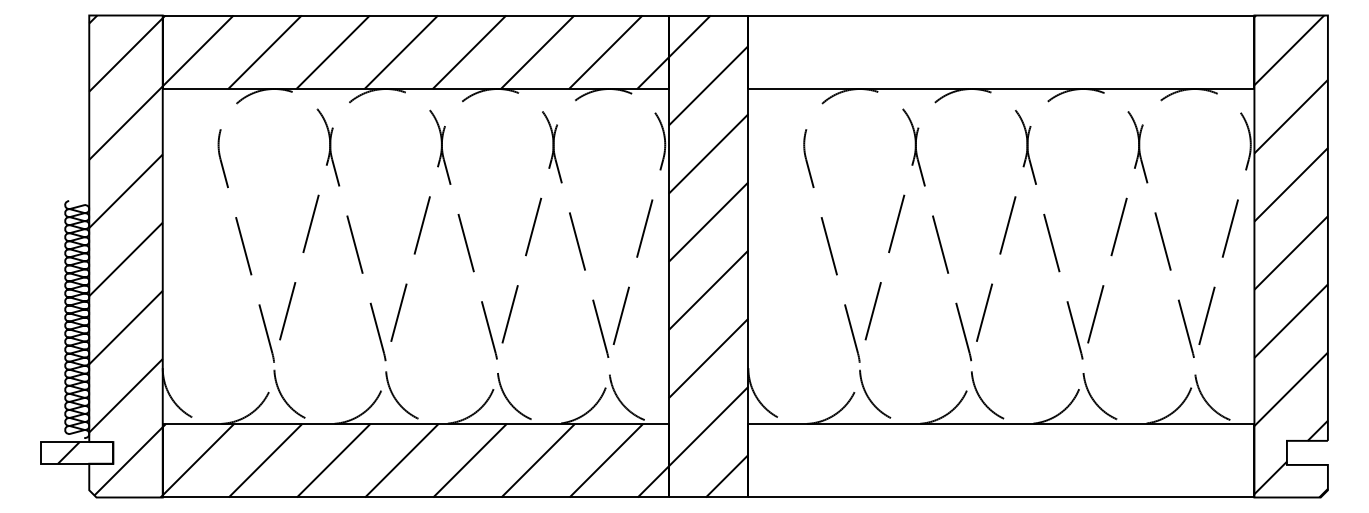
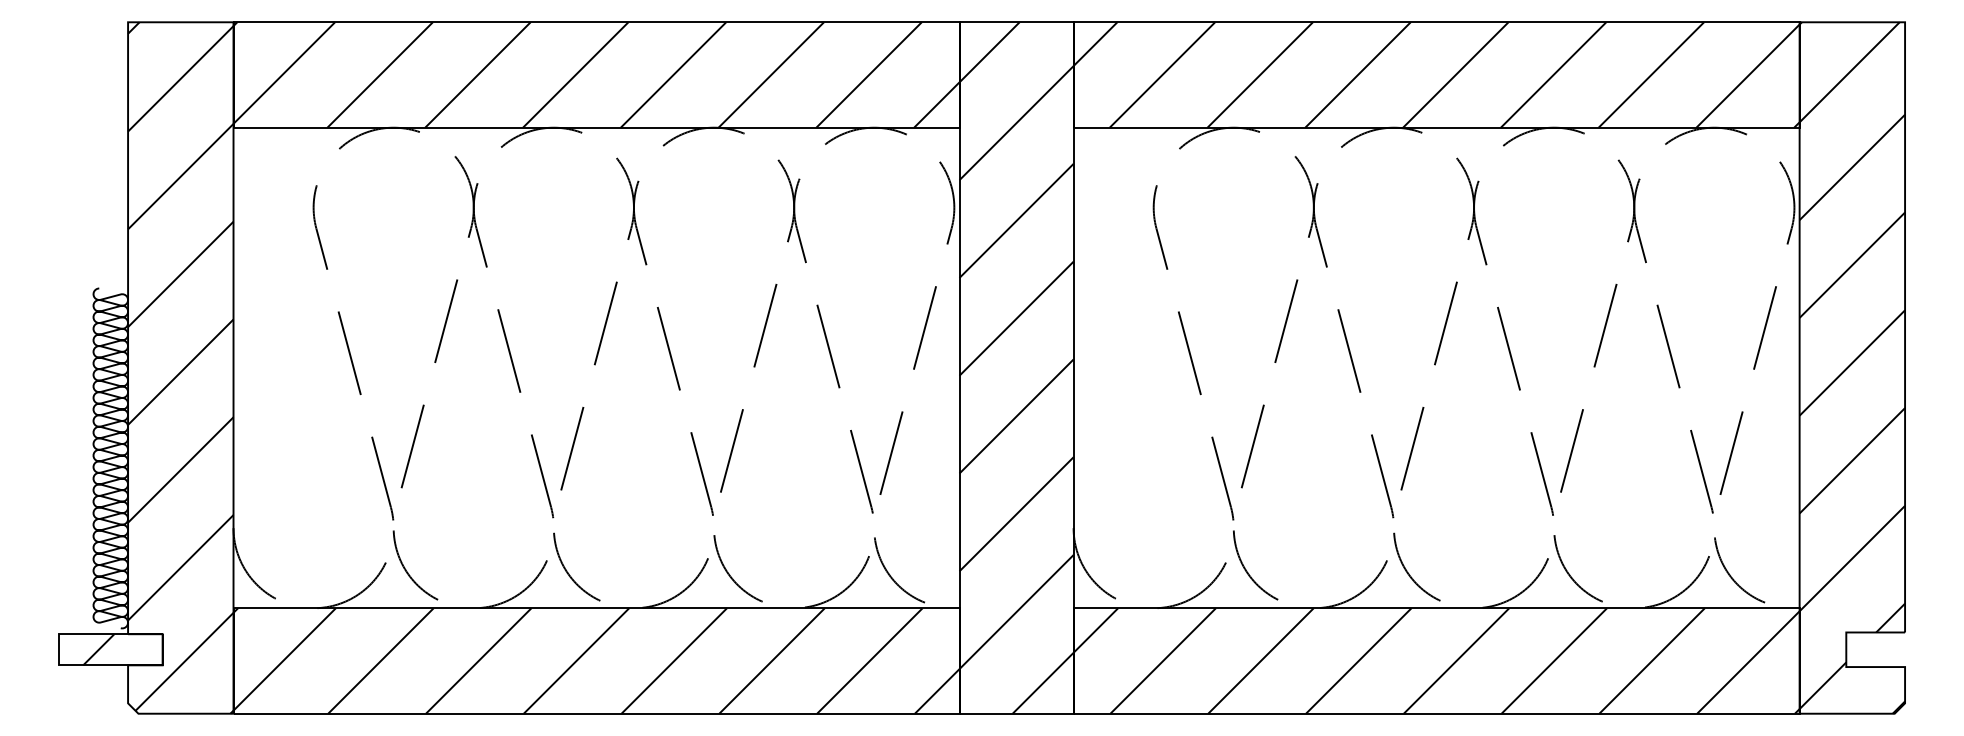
hatch: (1001, 52) -> (1436, 75), added
hatch: (1001, 460) -> (1436, 660), added

